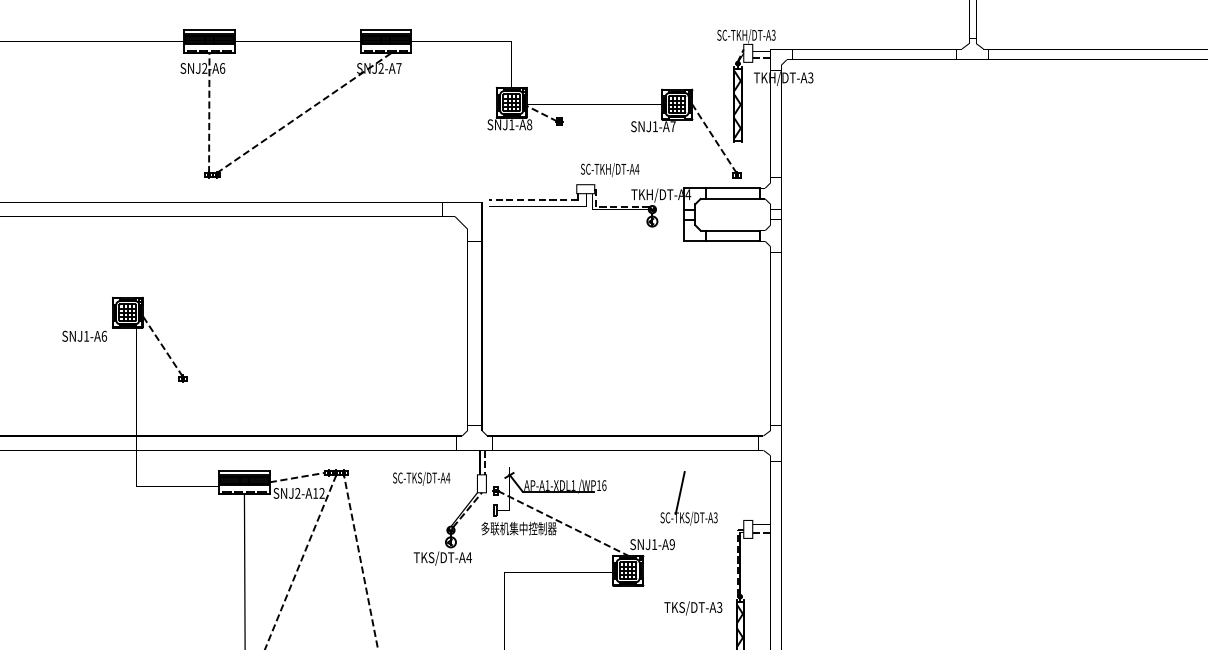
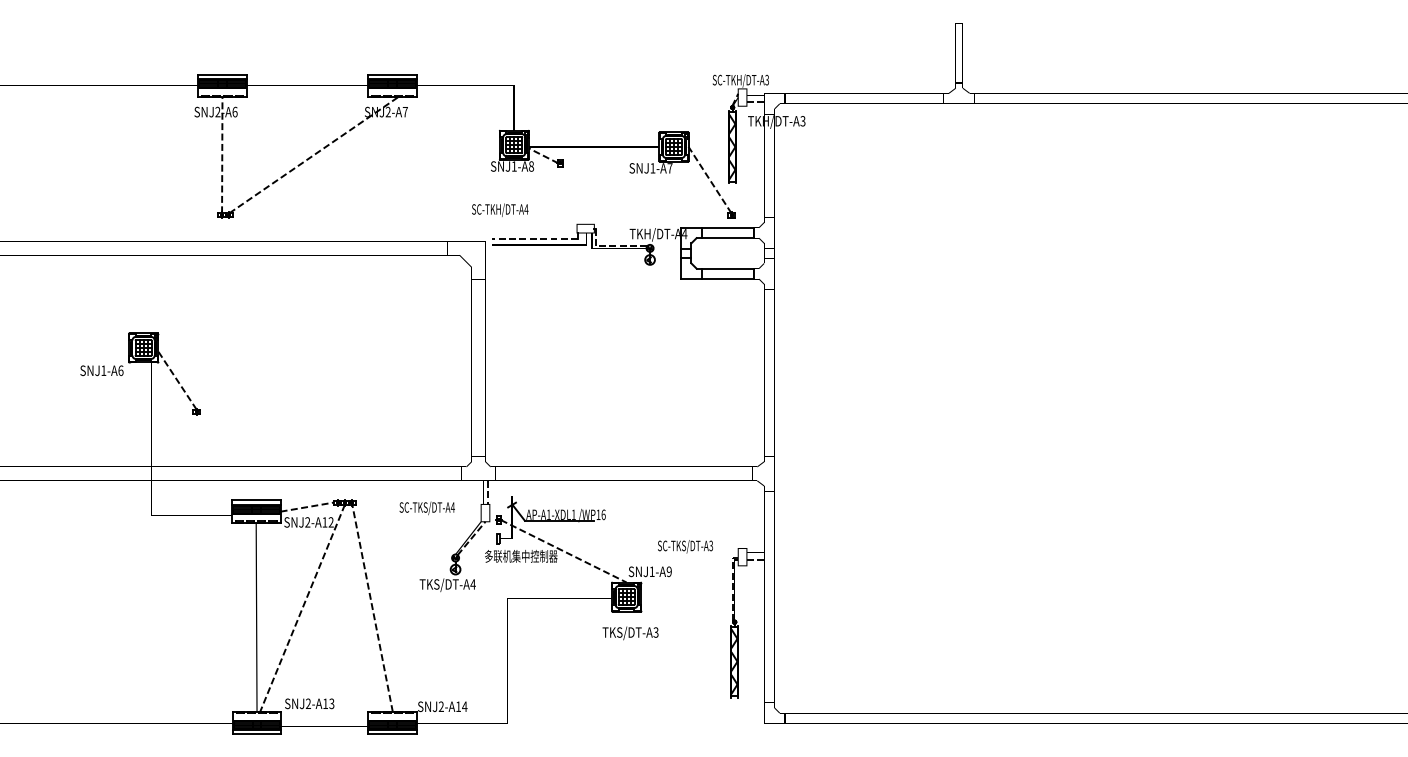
text: (610, 169) -> (500, 209), moved
line: (679, 492) -> (676, 521), removed
text: (693, 608) -> (630, 633), moved

